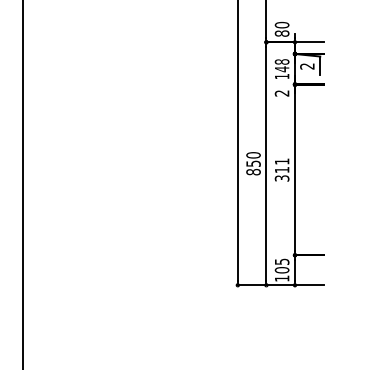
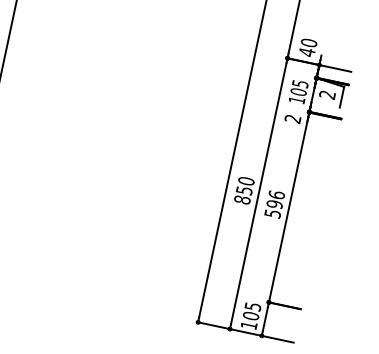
text: (281, 33) -> (306, 52), 80 -> 40
text: (281, 65) -> (298, 87), 148 -> 105
text: (281, 169) -> (274, 203), 311 -> 596

